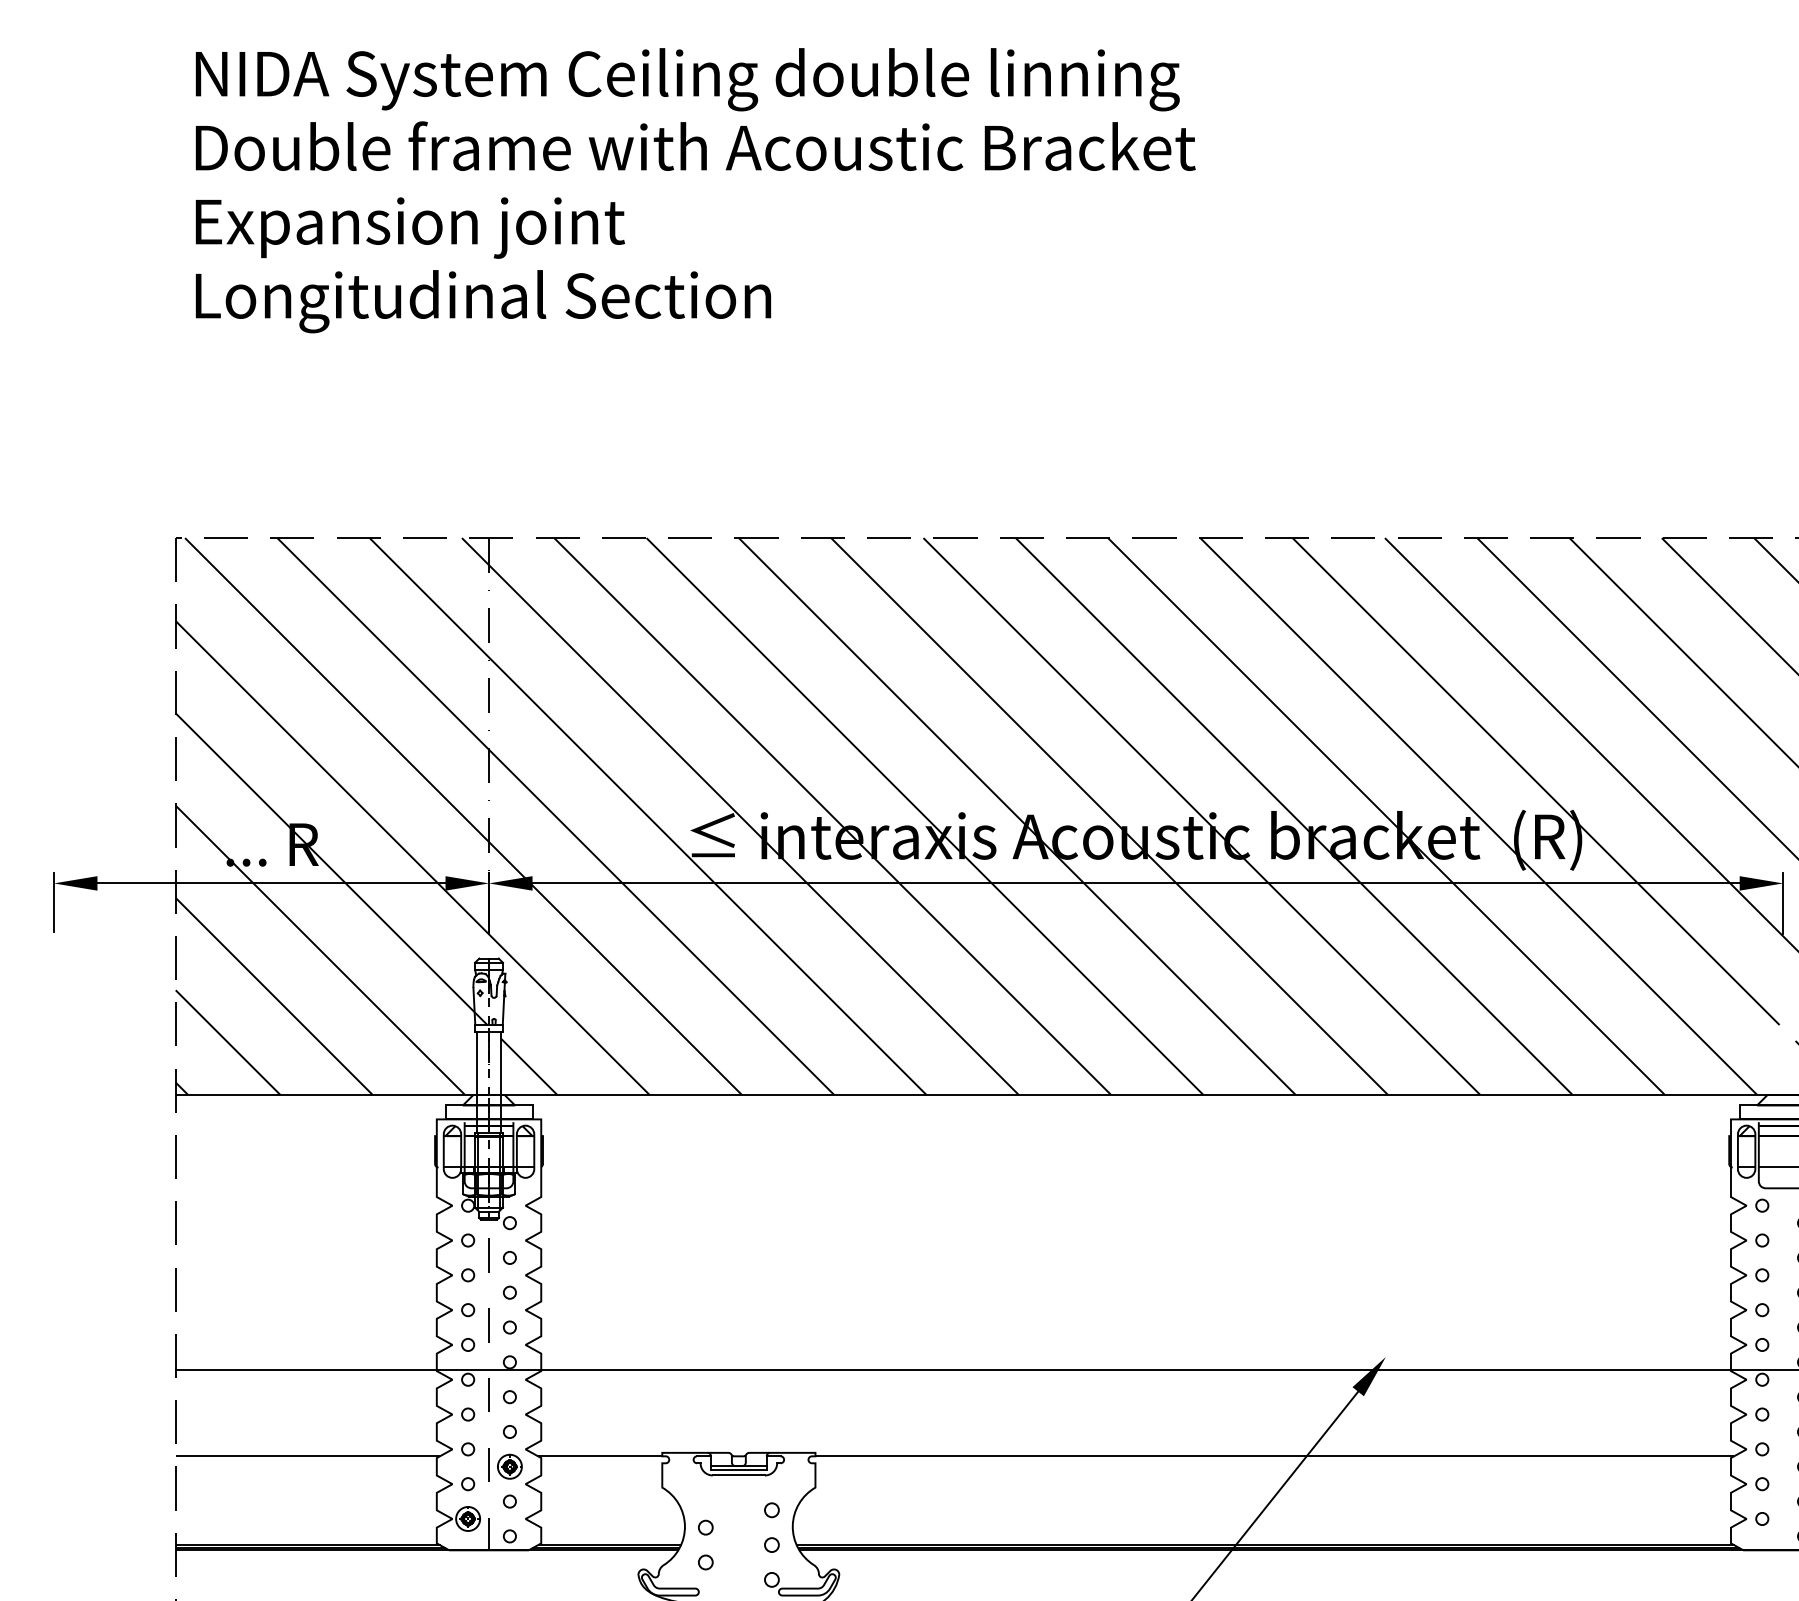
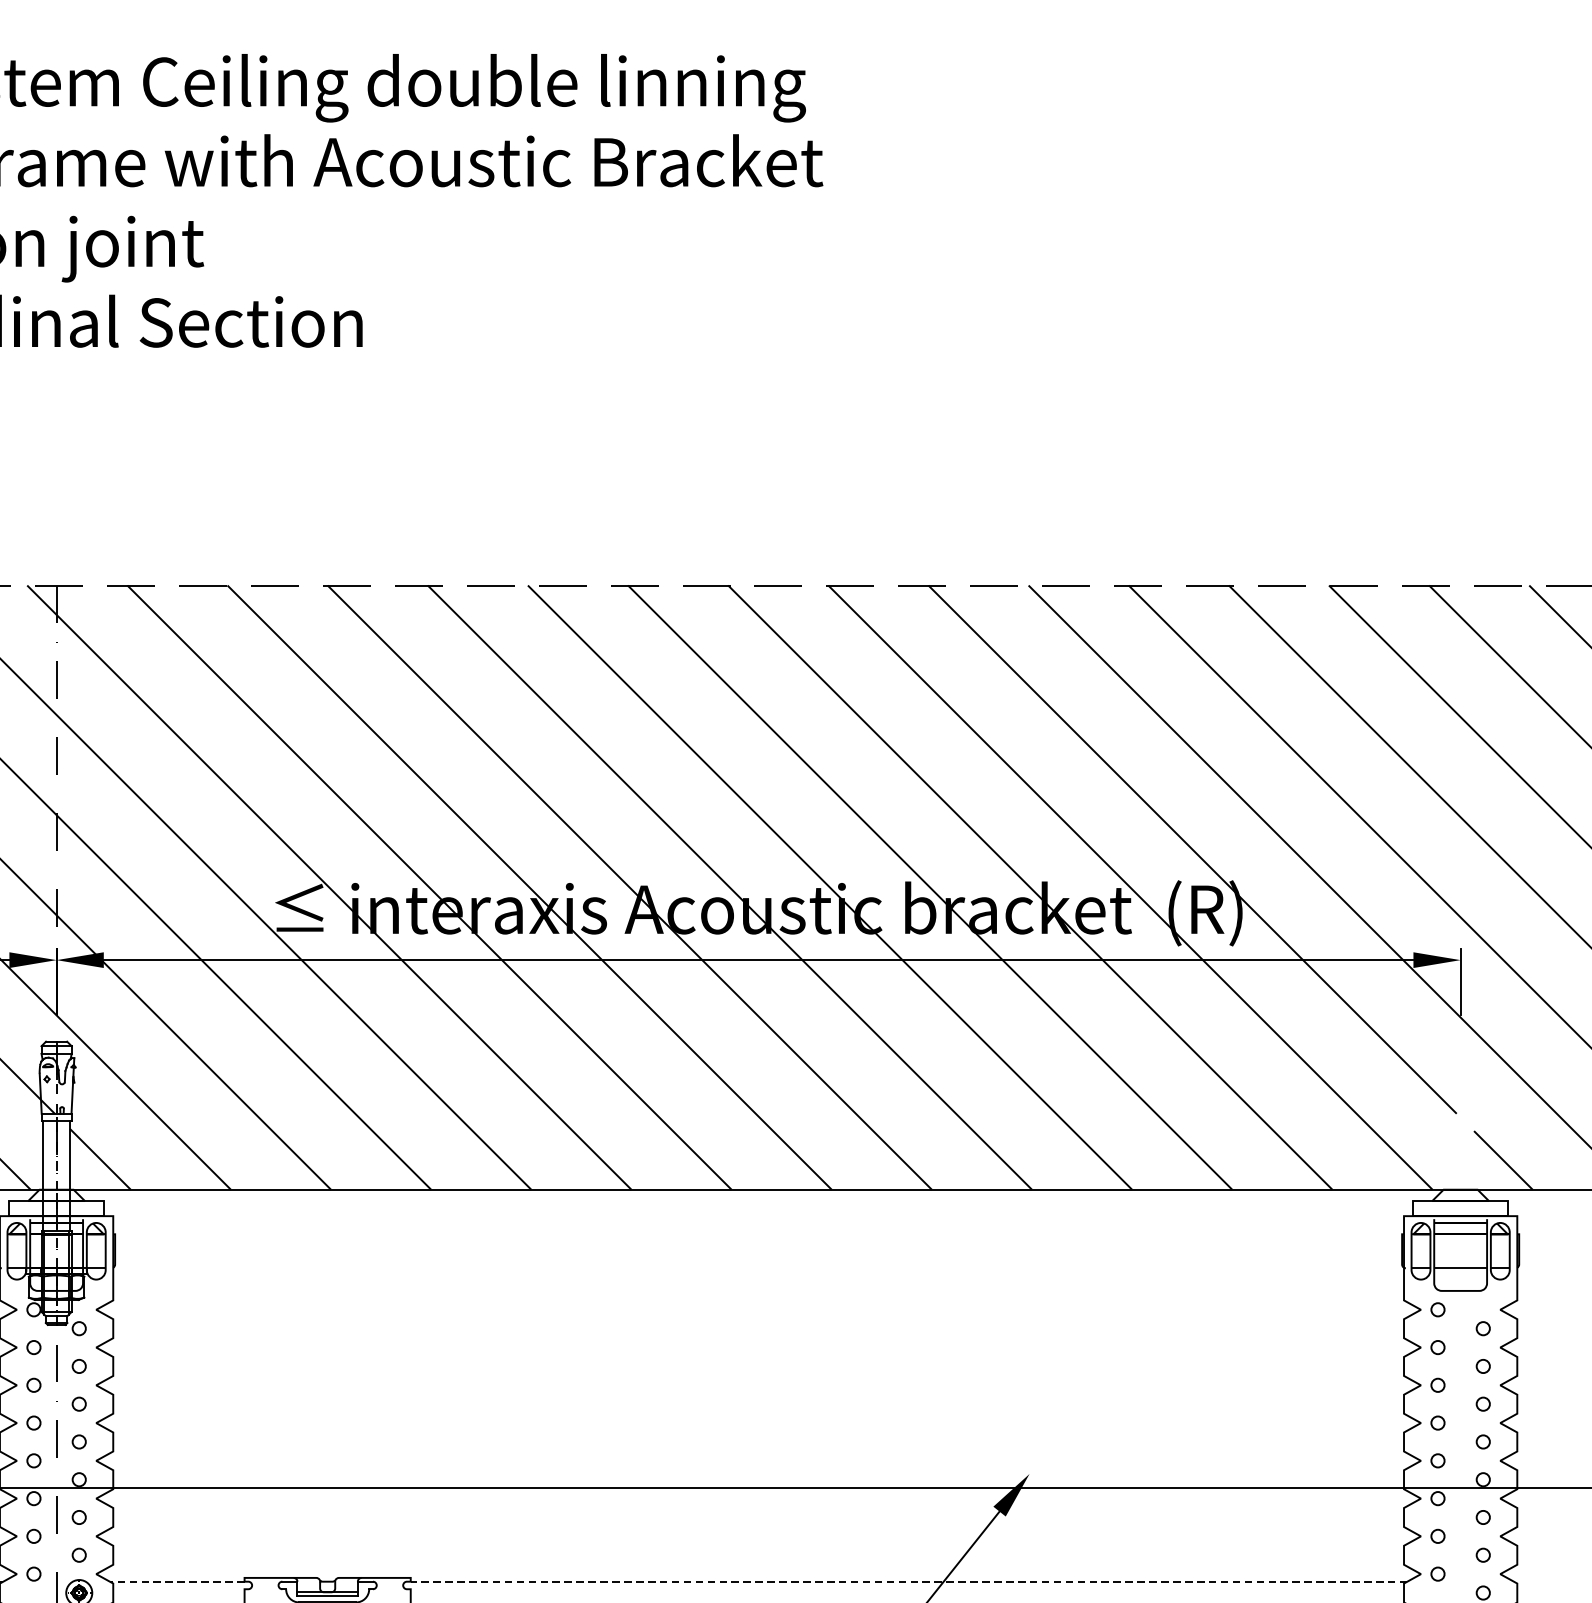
line: (599, 1456) -> (176, 1581), solid -> dashed
line: (1274, 1456) -> (908, 1581), solid -> dashed

